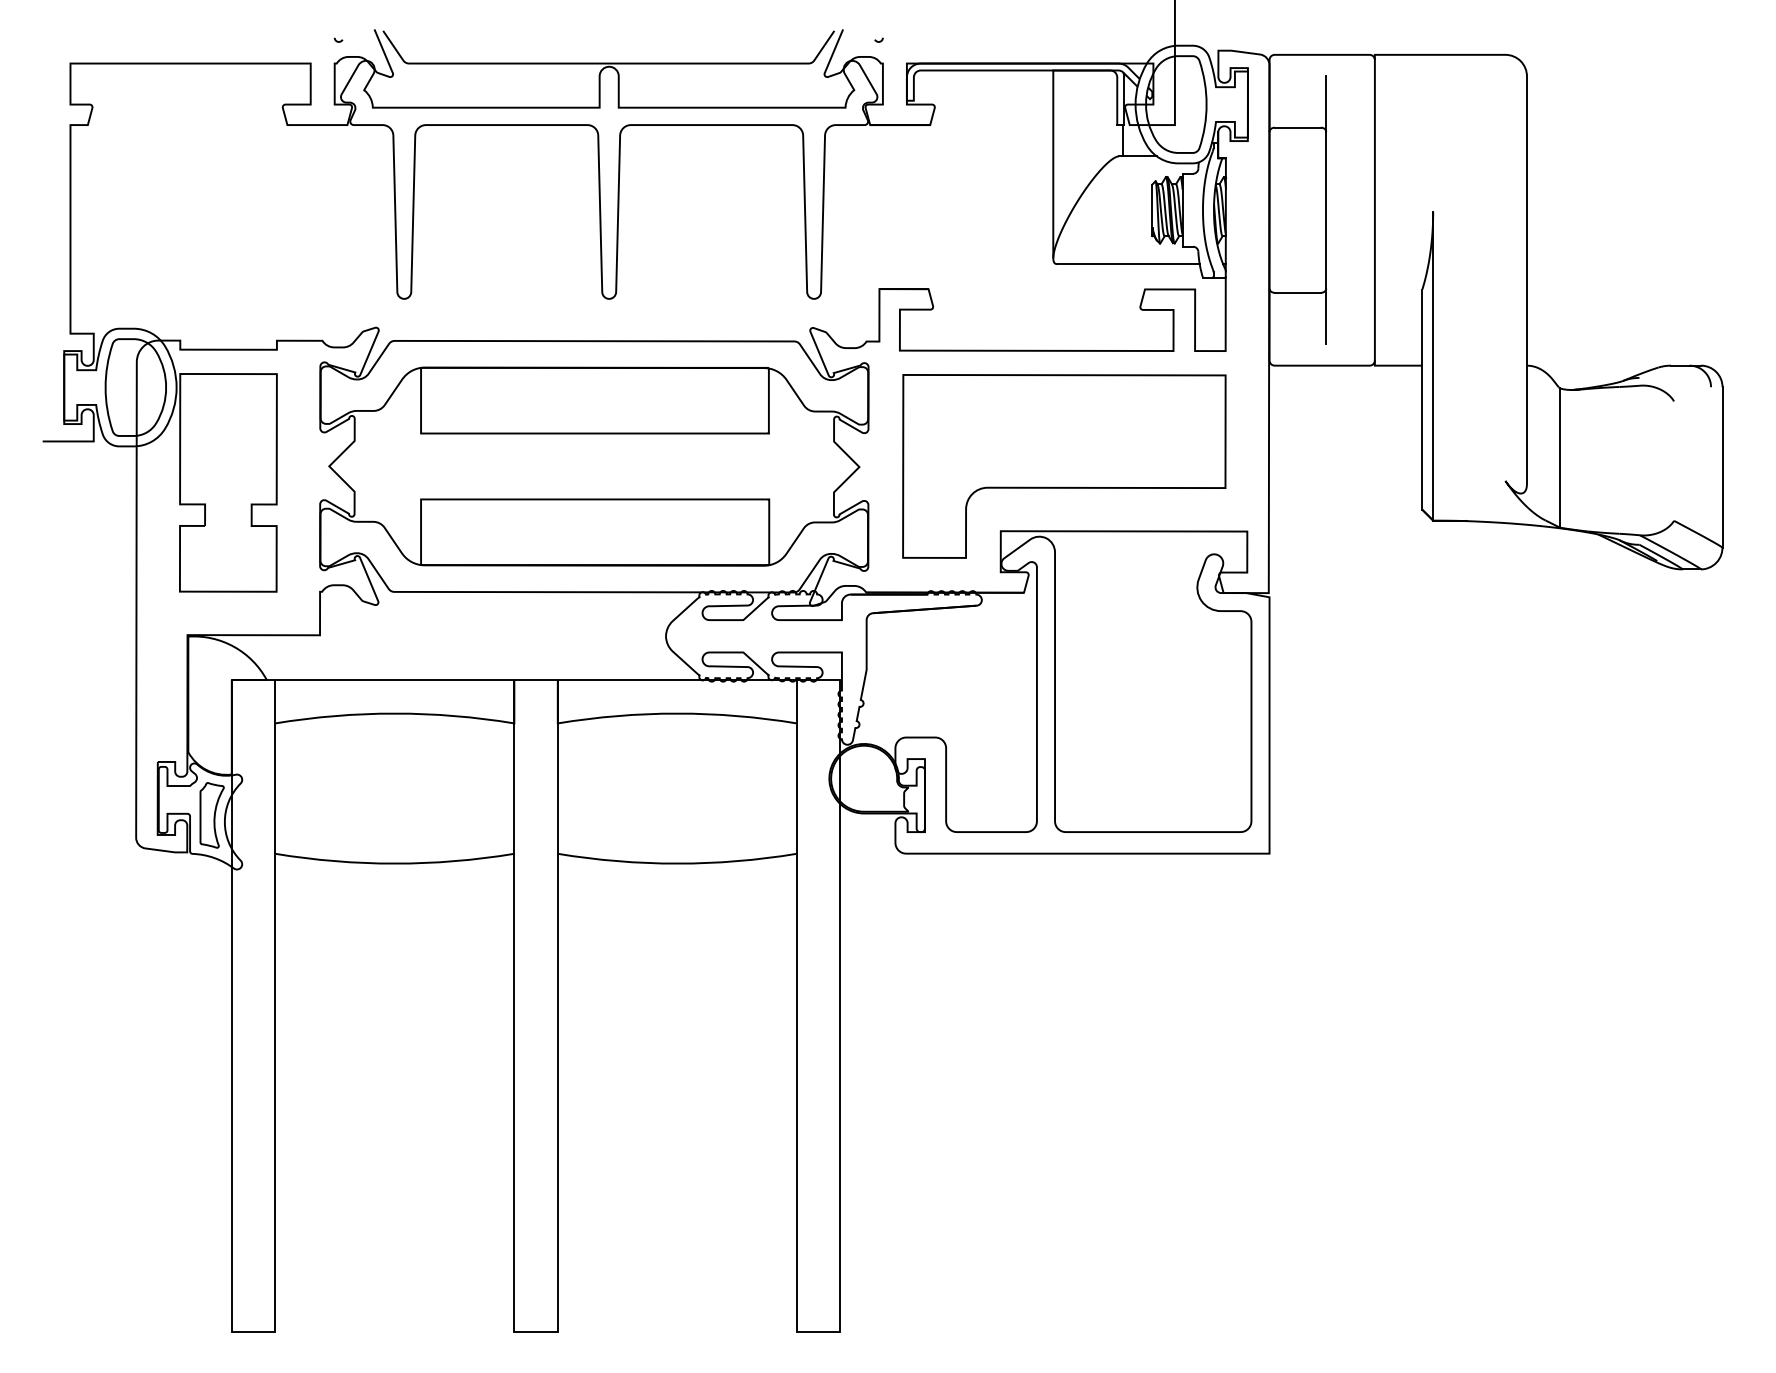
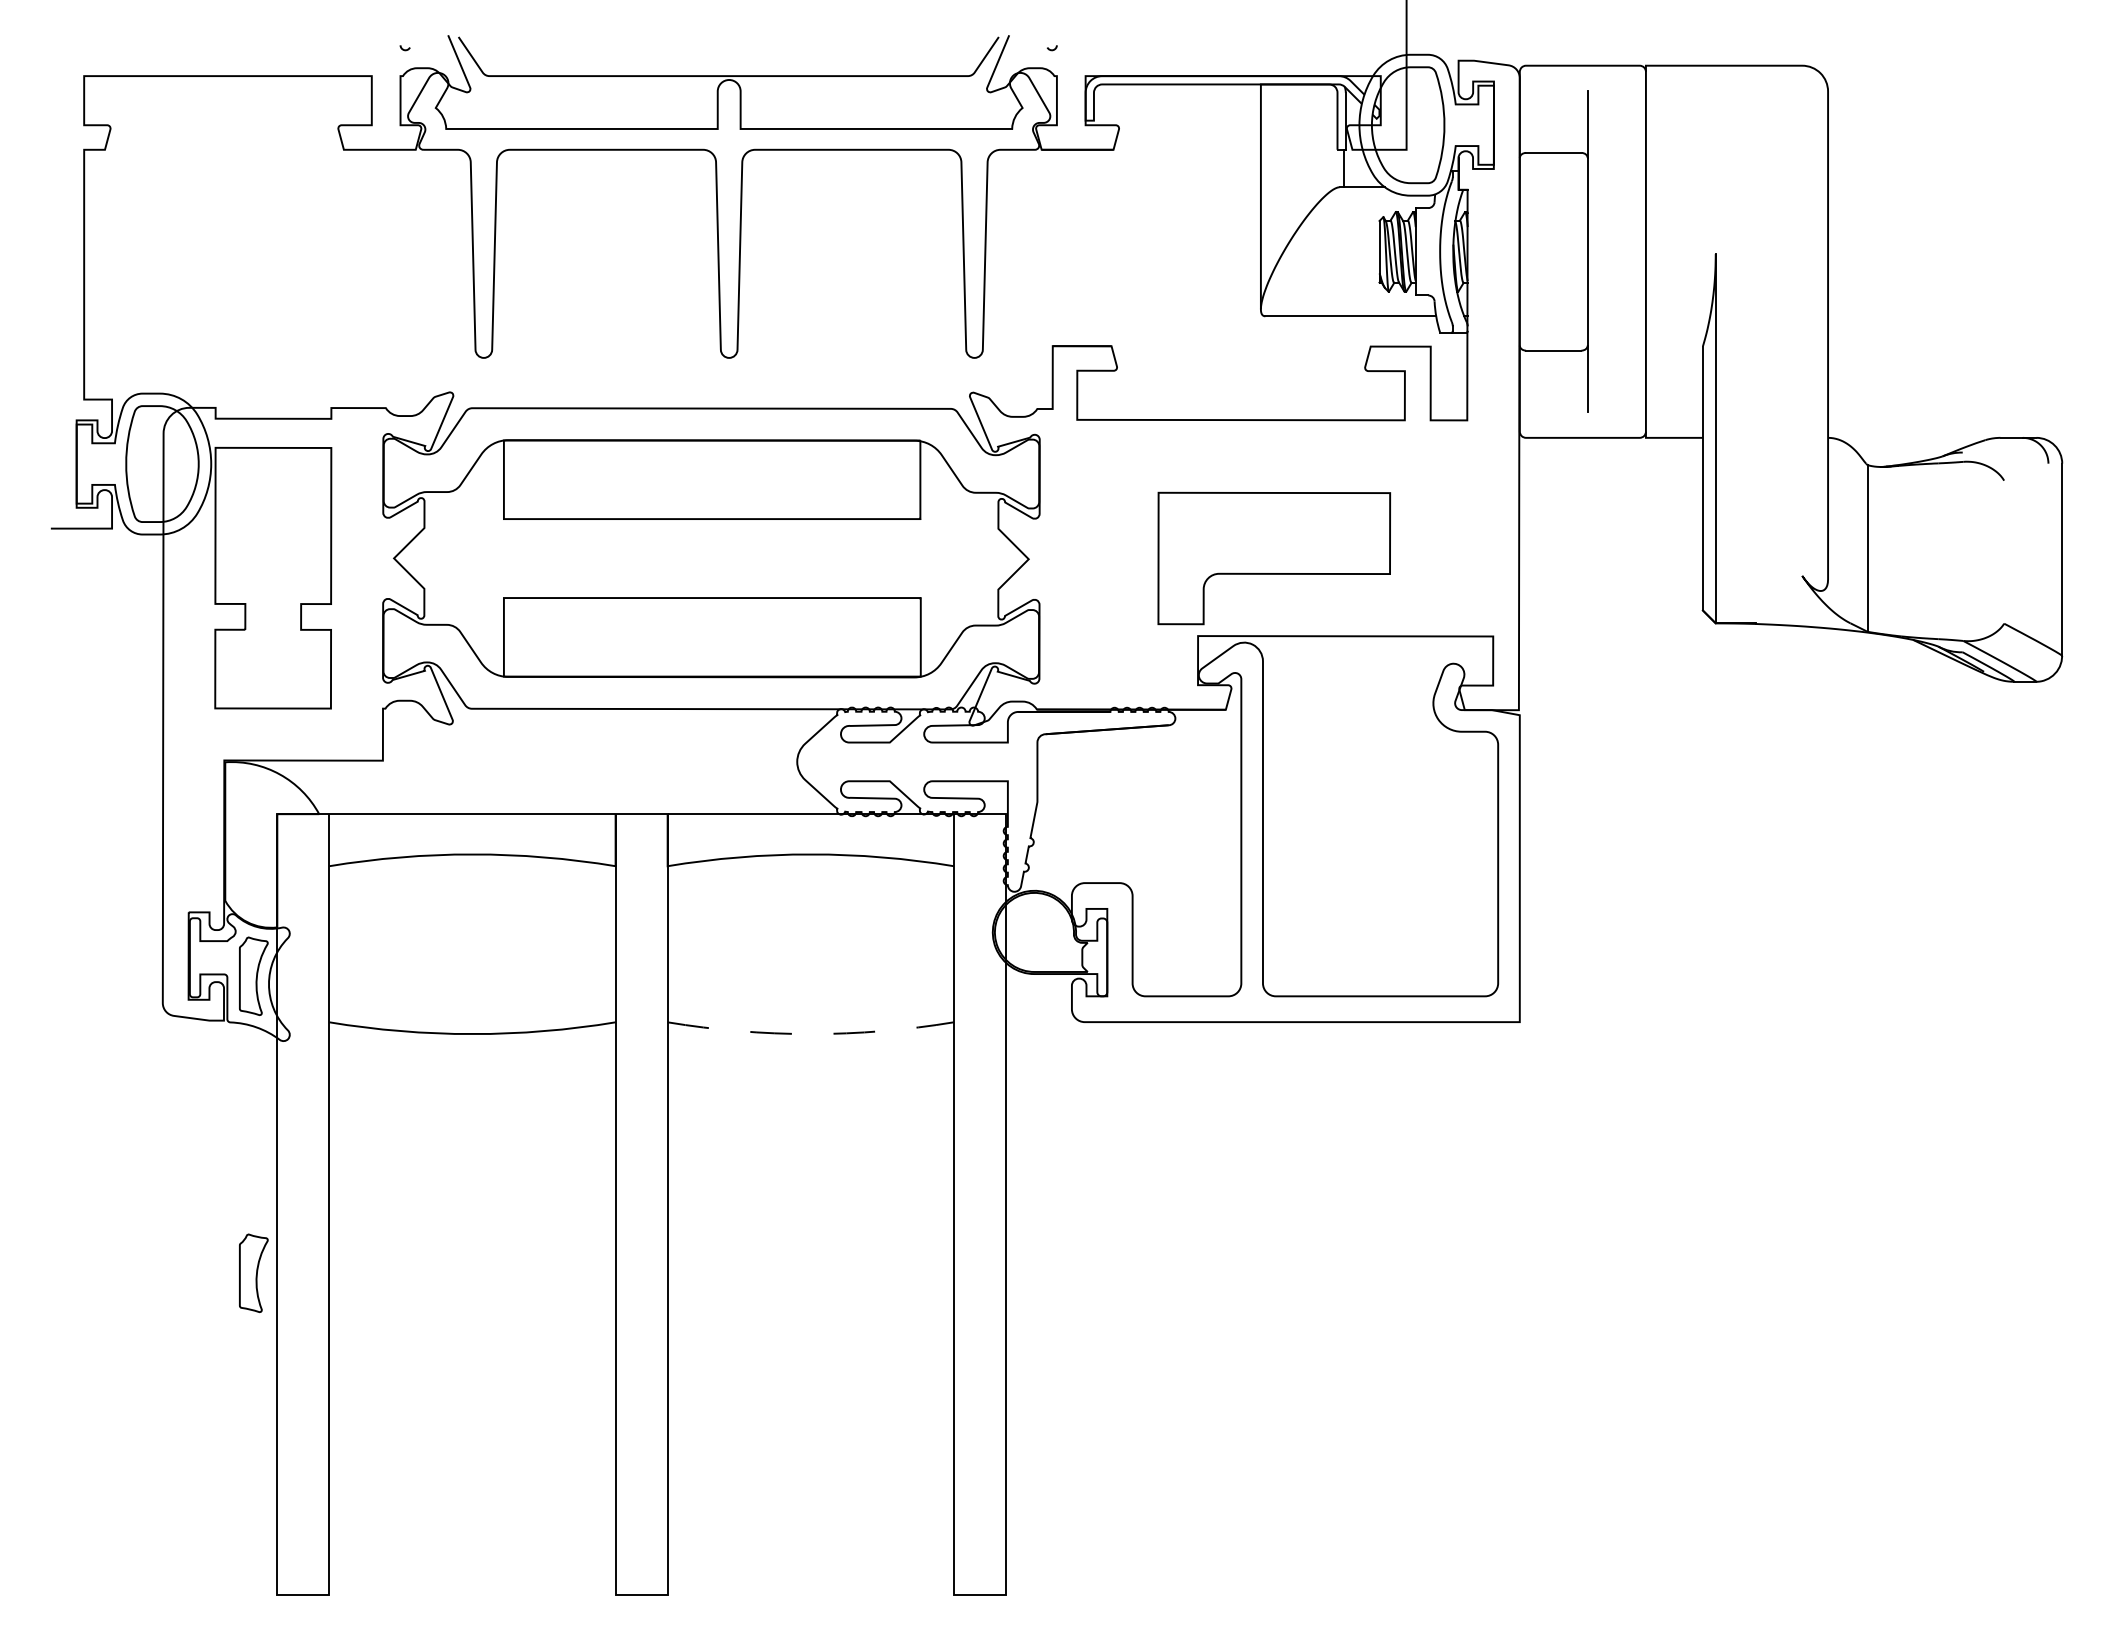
part: (1064, 466) -> (1274, 558), size x0.6
arc: (677, 863) -> (810, 1034), solid -> dashed
part: (211, 1062) -> (253, 1272), added

